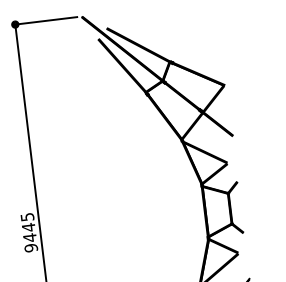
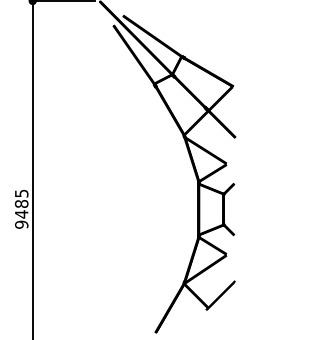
text: (28, 227) -> (21, 203), 9445 -> 9485

